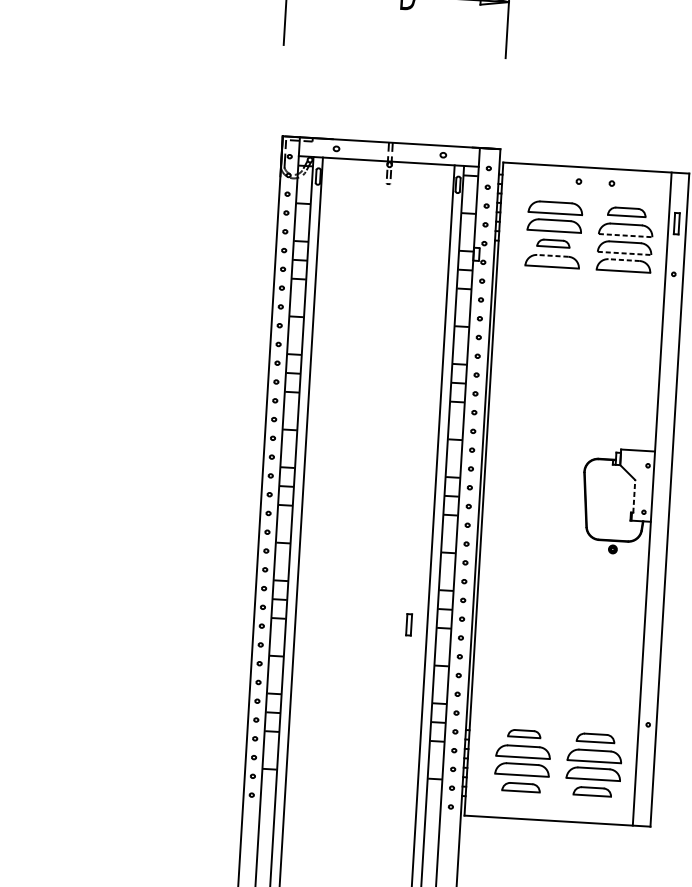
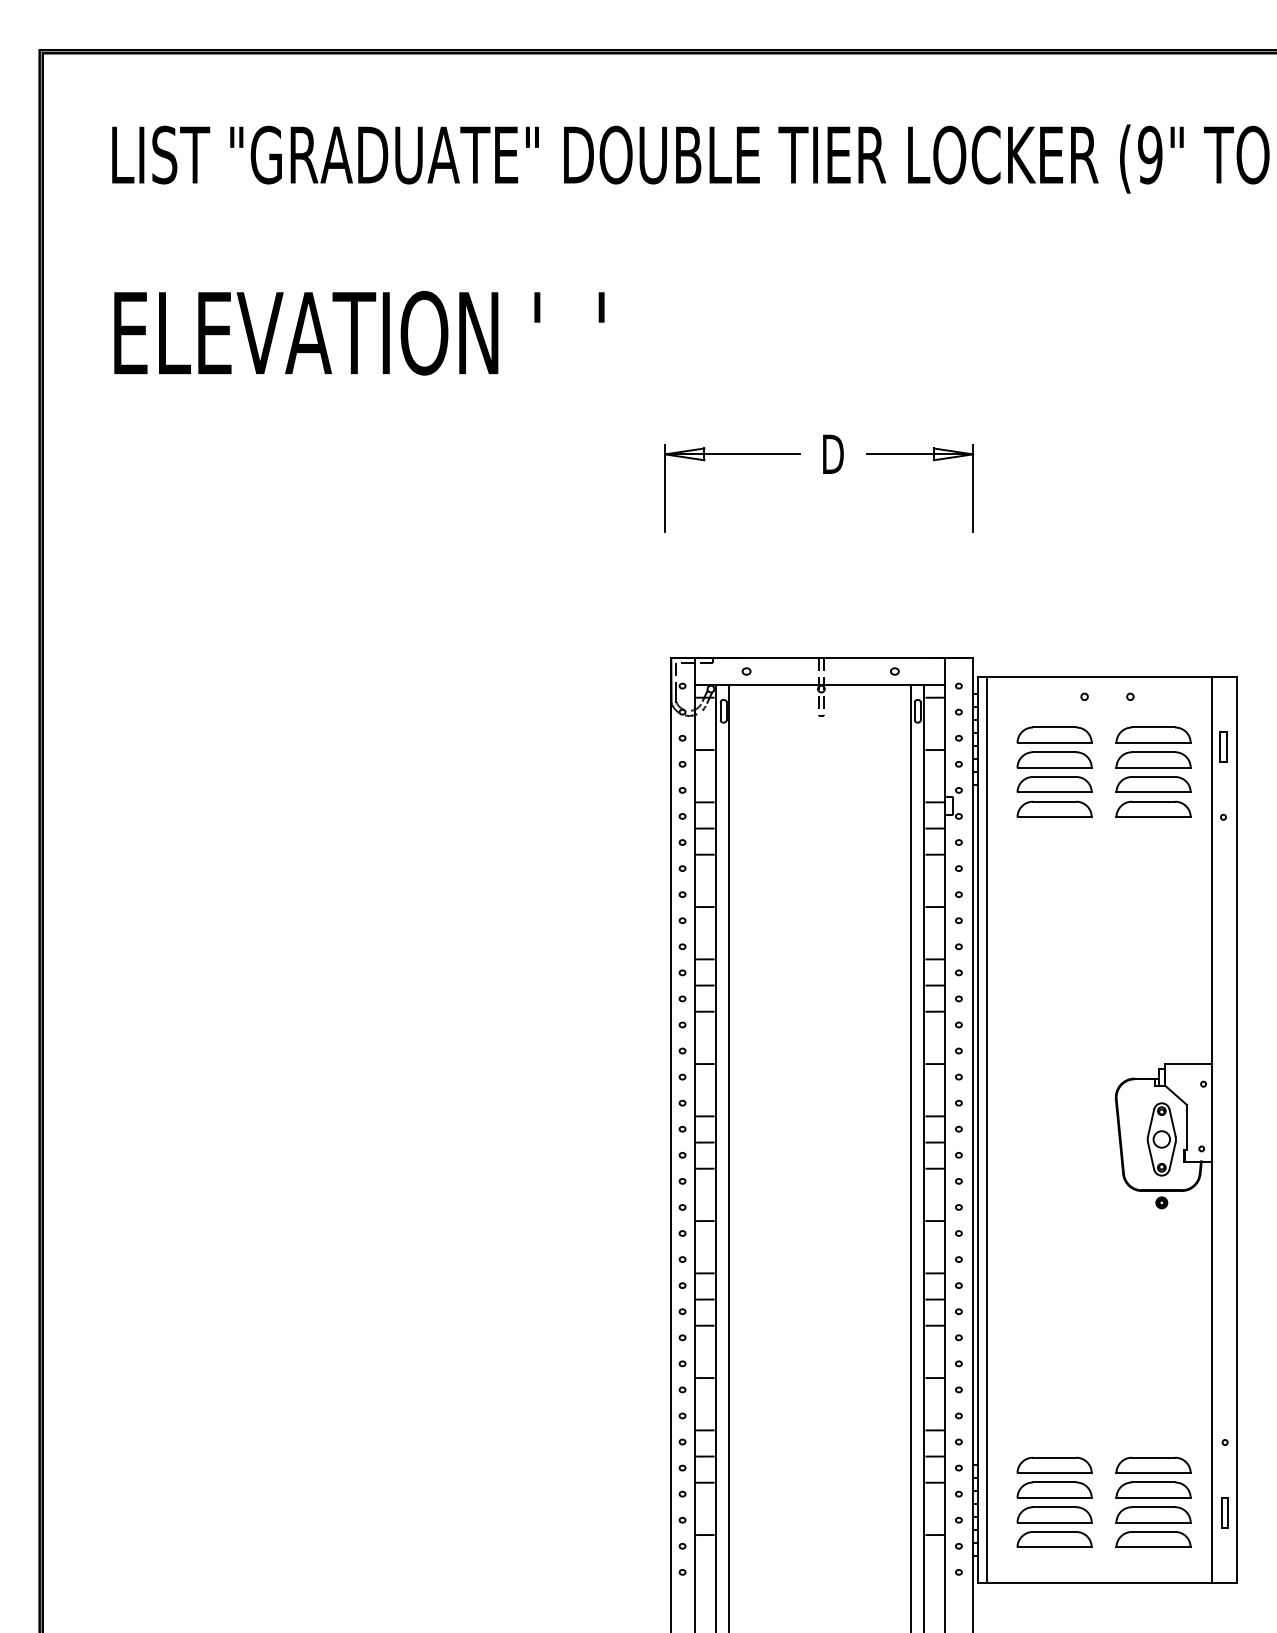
part: (626, 211) -> (1153, 734), size x1.43
line: (626, 235) -> (1154, 767), dashed -> solid
part: (553, 243) -> (1054, 784), size x1.67
line: (625, 253) -> (1154, 792), dashed -> solid
line: (552, 255) -> (1054, 801), dashed -> solid
line: (624, 259) -> (1153, 801), dashed -> solid
line: (490, 489) -> (987, 1129), added
line: (634, 496) -> (1187, 1127), dashed -> solid
part: (615, 503) -> (1161, 1139), added
part: (408, 624) -> (1224, 1512), moved
part: (524, 733) -> (1054, 1464), size x1.67
part: (595, 737) -> (1153, 1464), size x1.43
part: (521, 787) -> (1054, 1539), size x1.43
part: (592, 791) -> (1153, 1539), size x1.43

